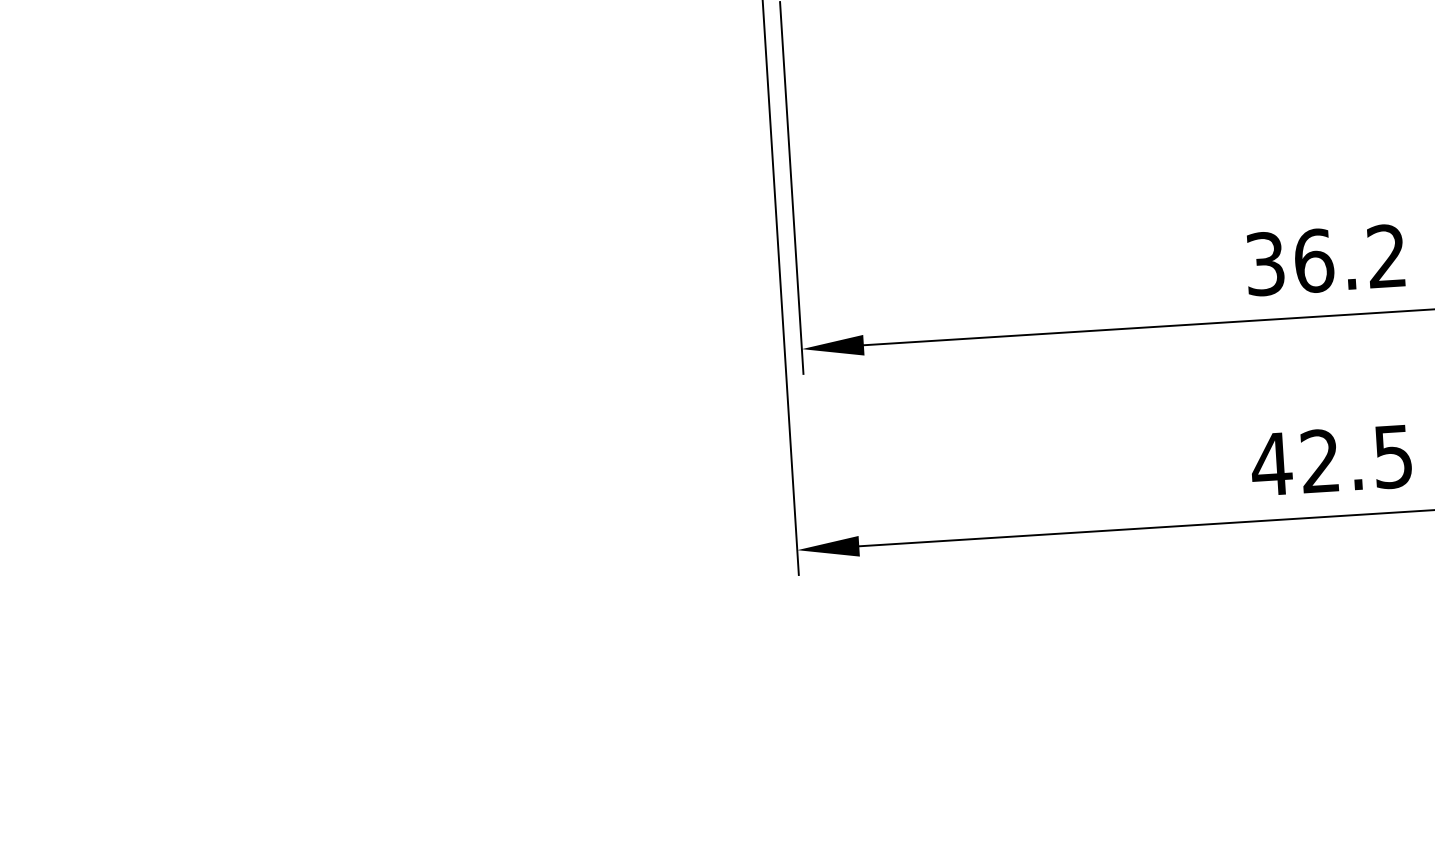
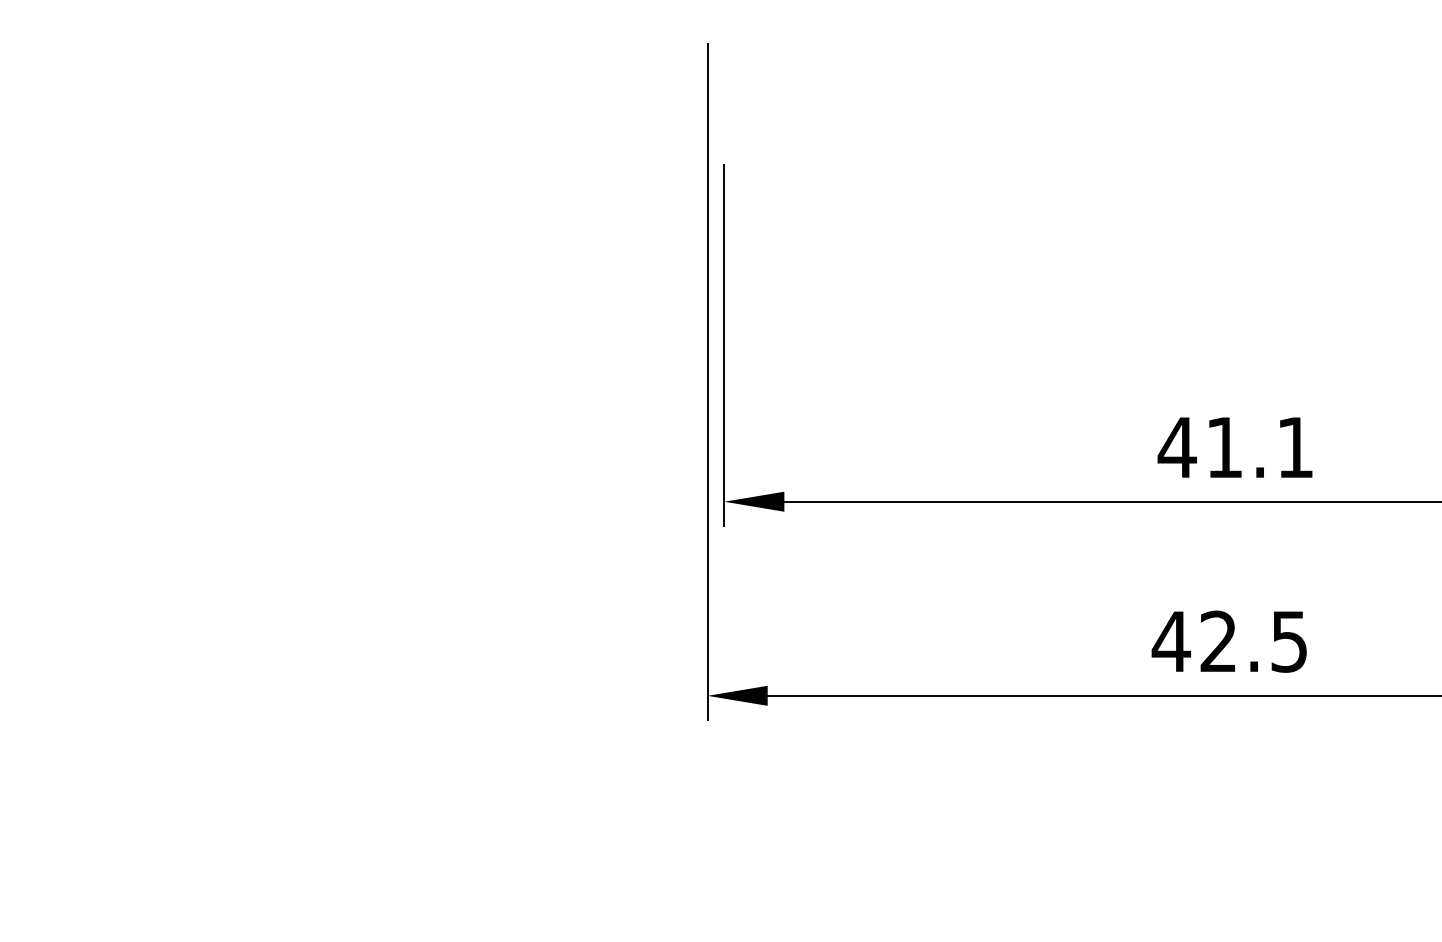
text: (1324, 260) -> (1234, 447), 36.2 -> 41.1

